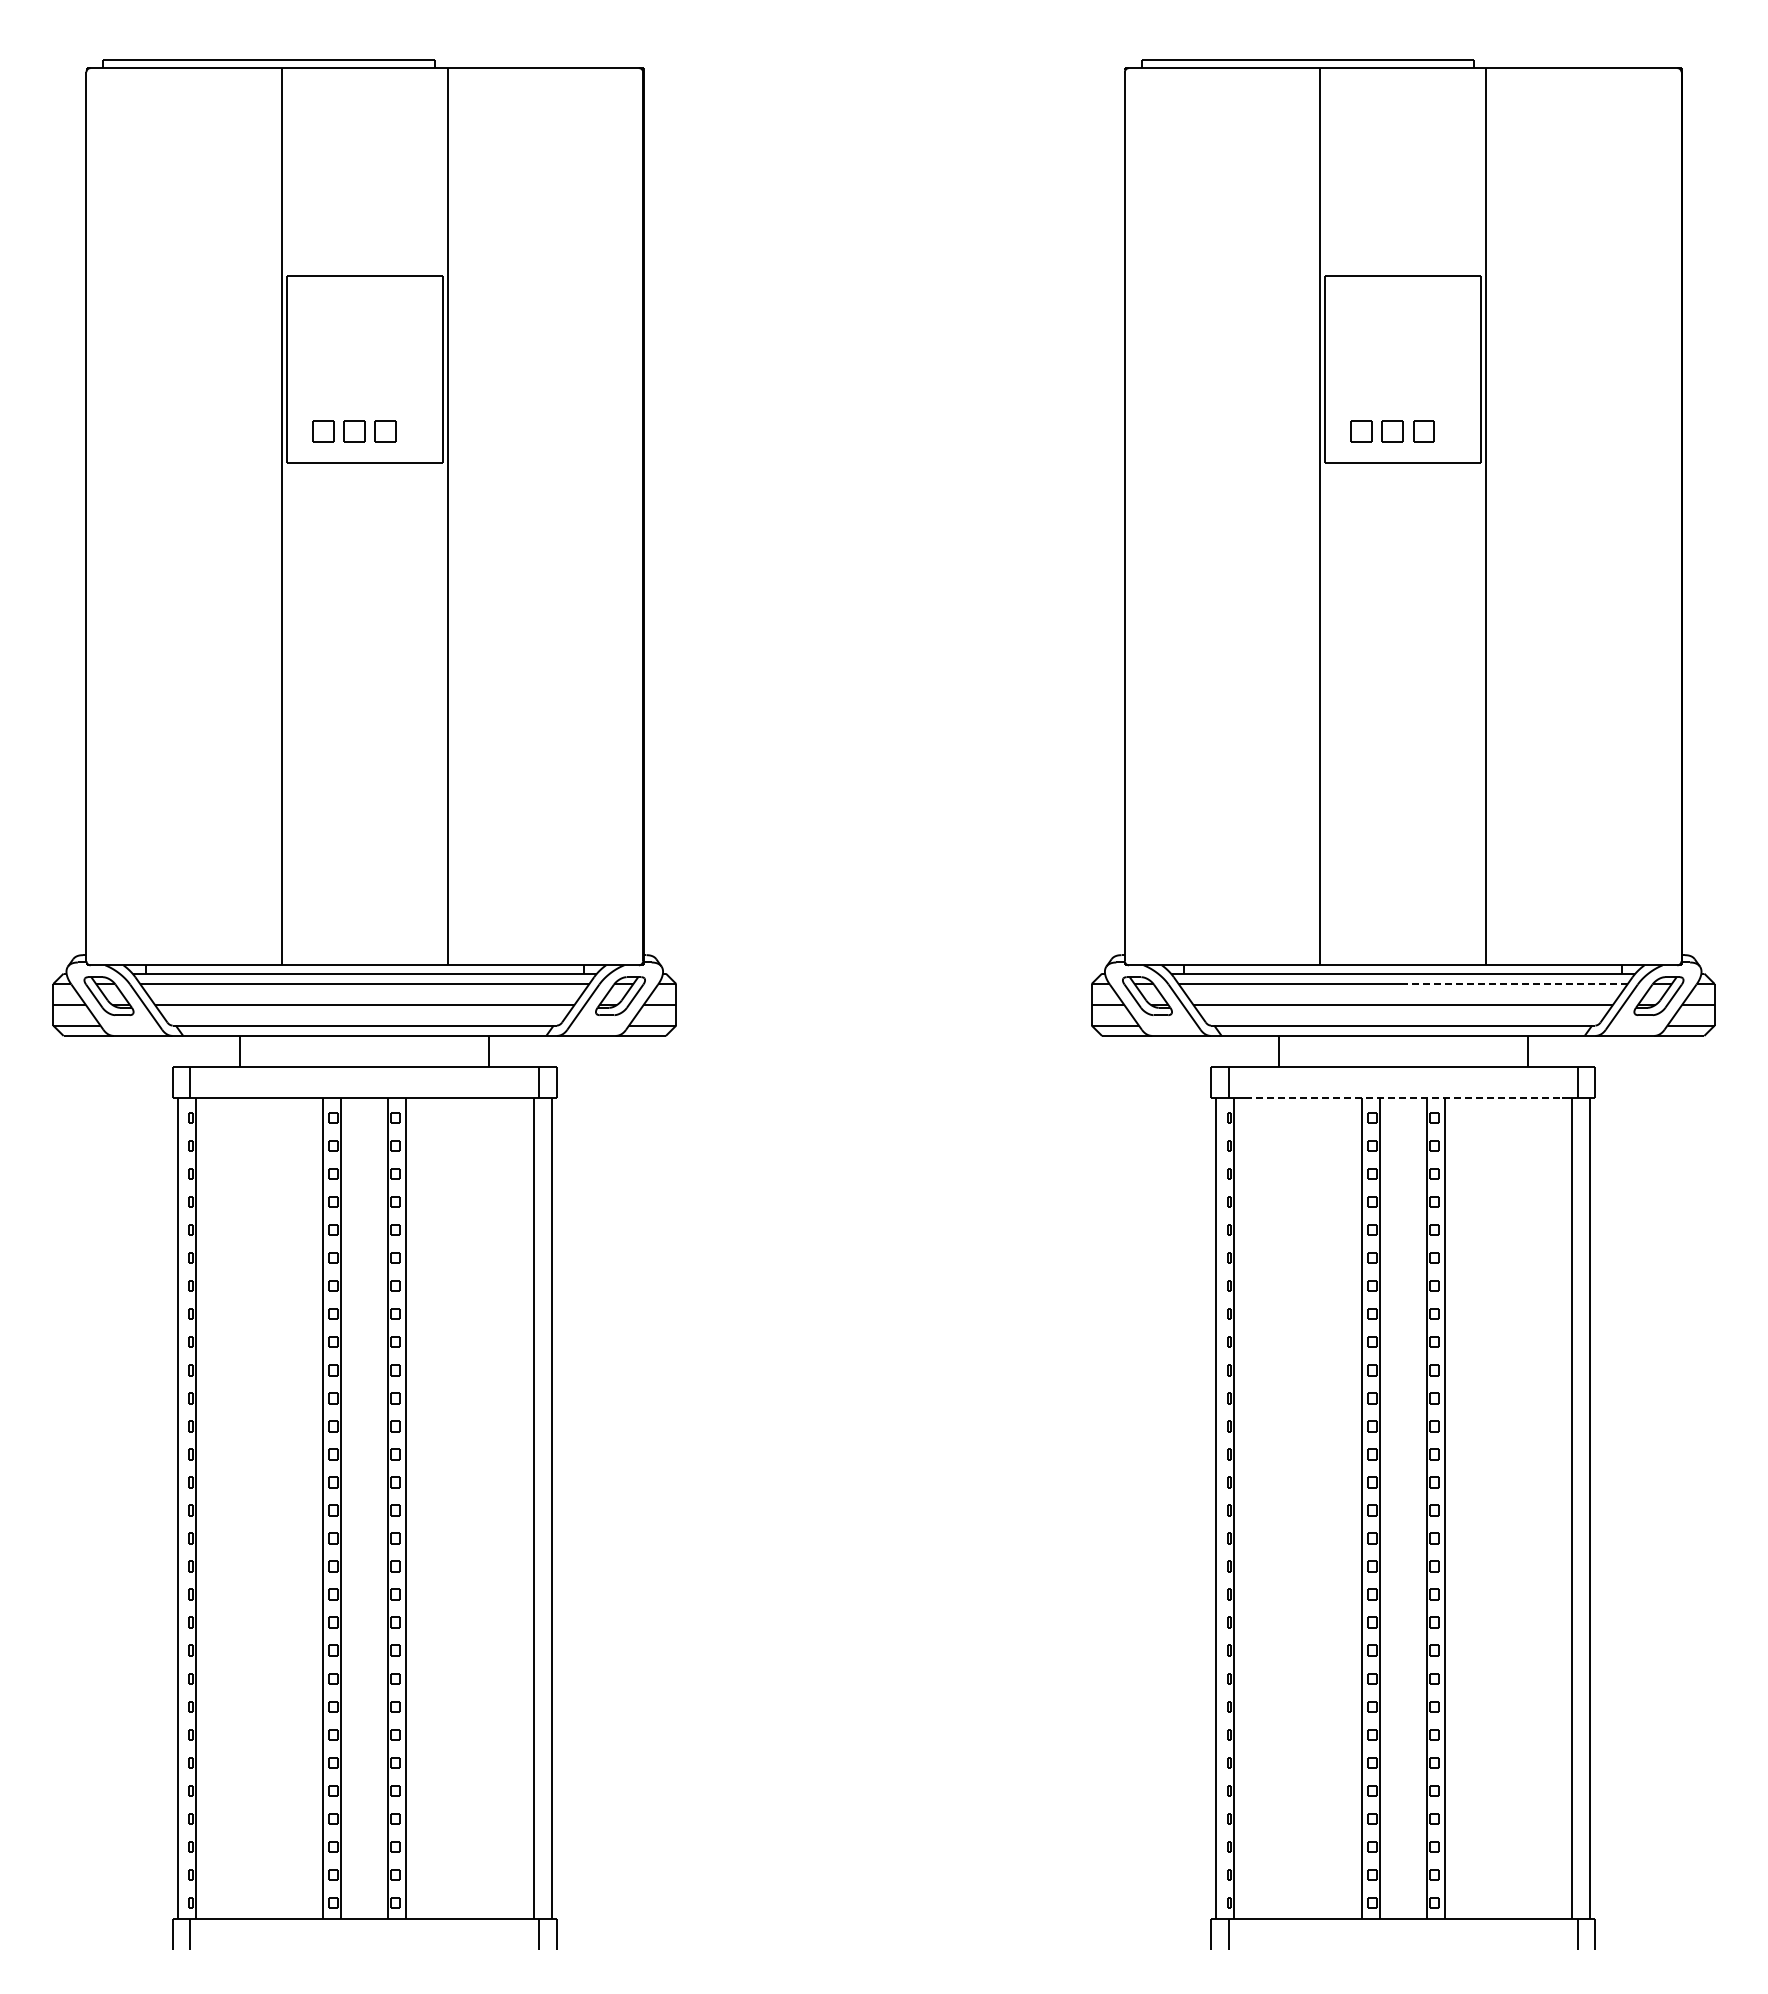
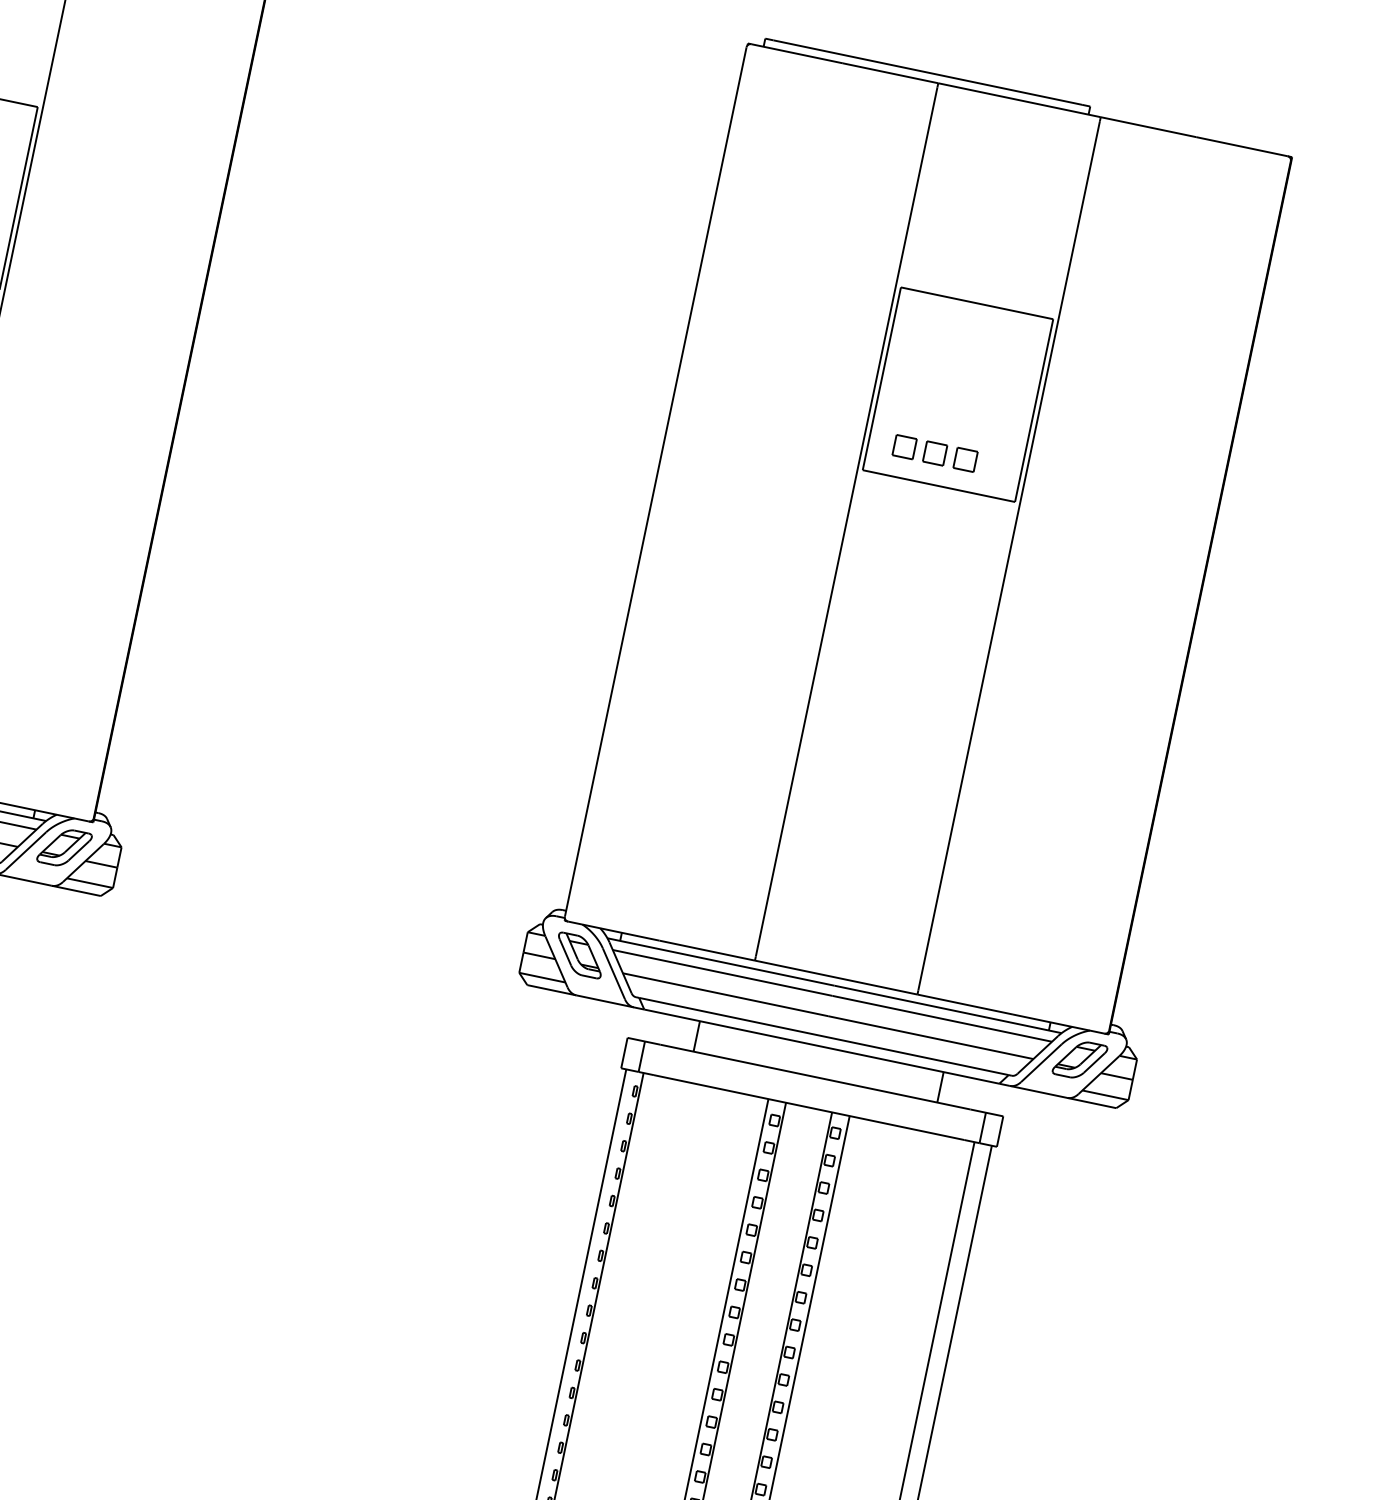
line: (1515, 984) -> (942, 1019), dashed -> solid
line: (1403, 1098) -> (809, 1107), dashed -> solid

